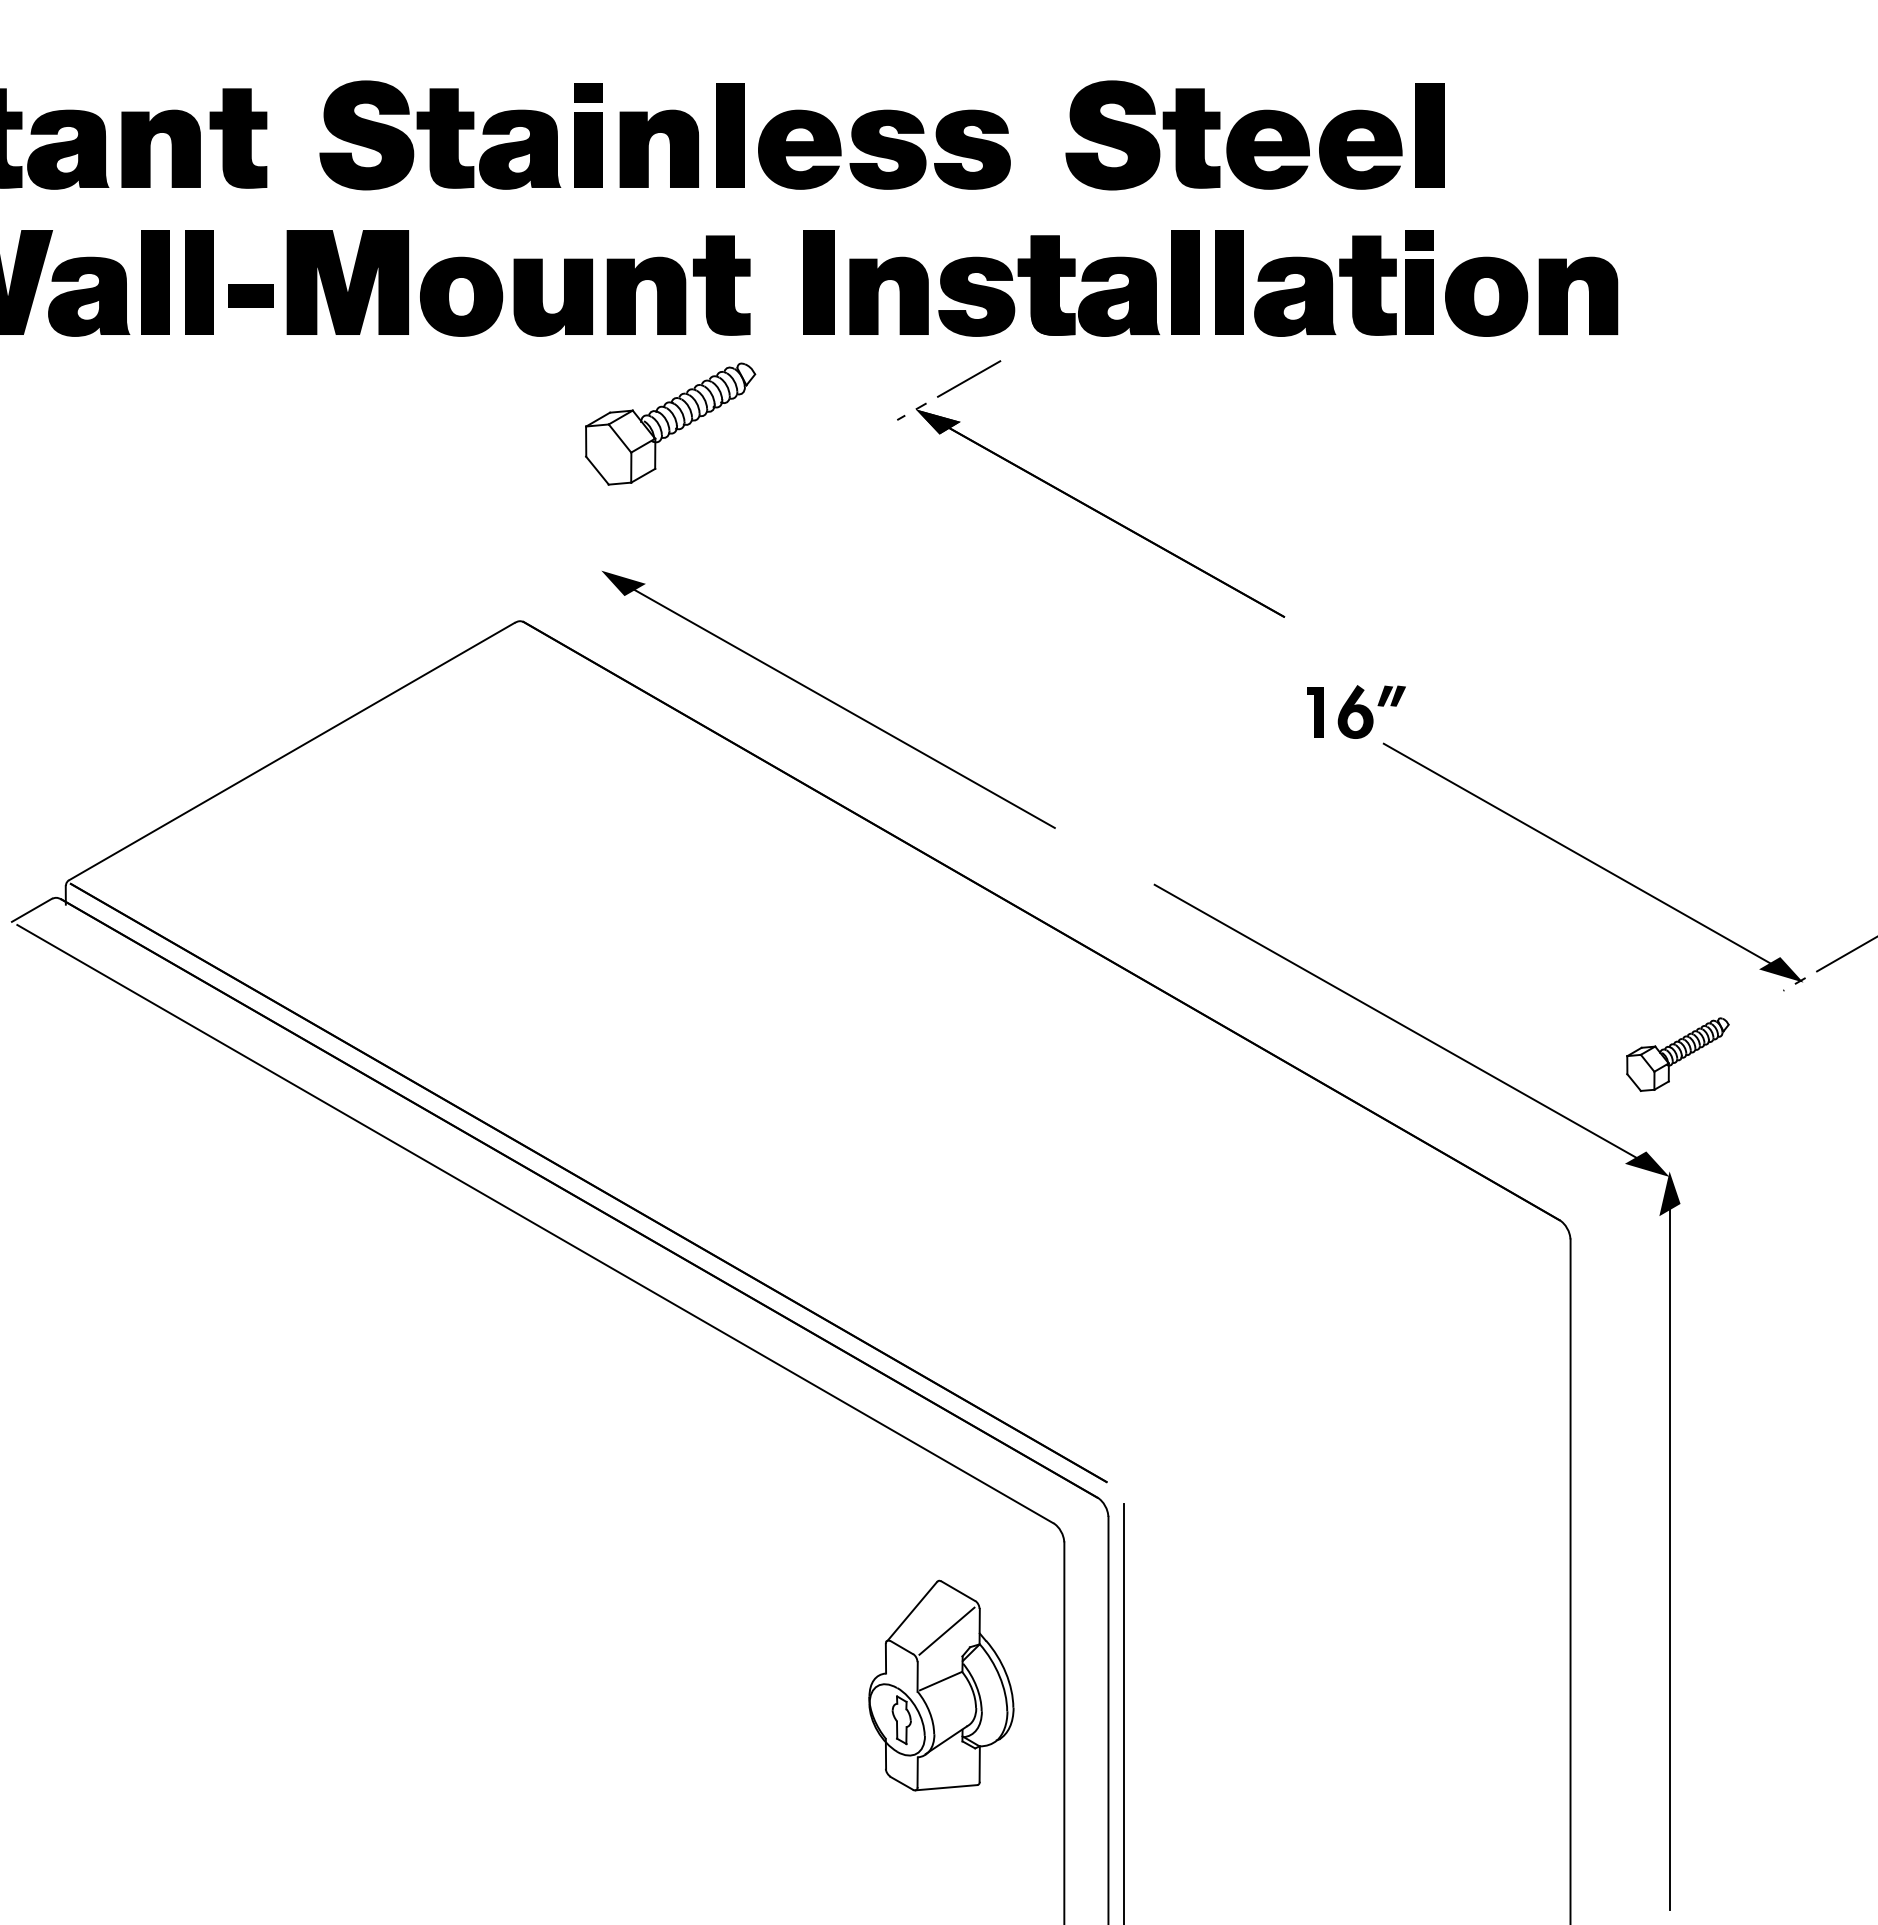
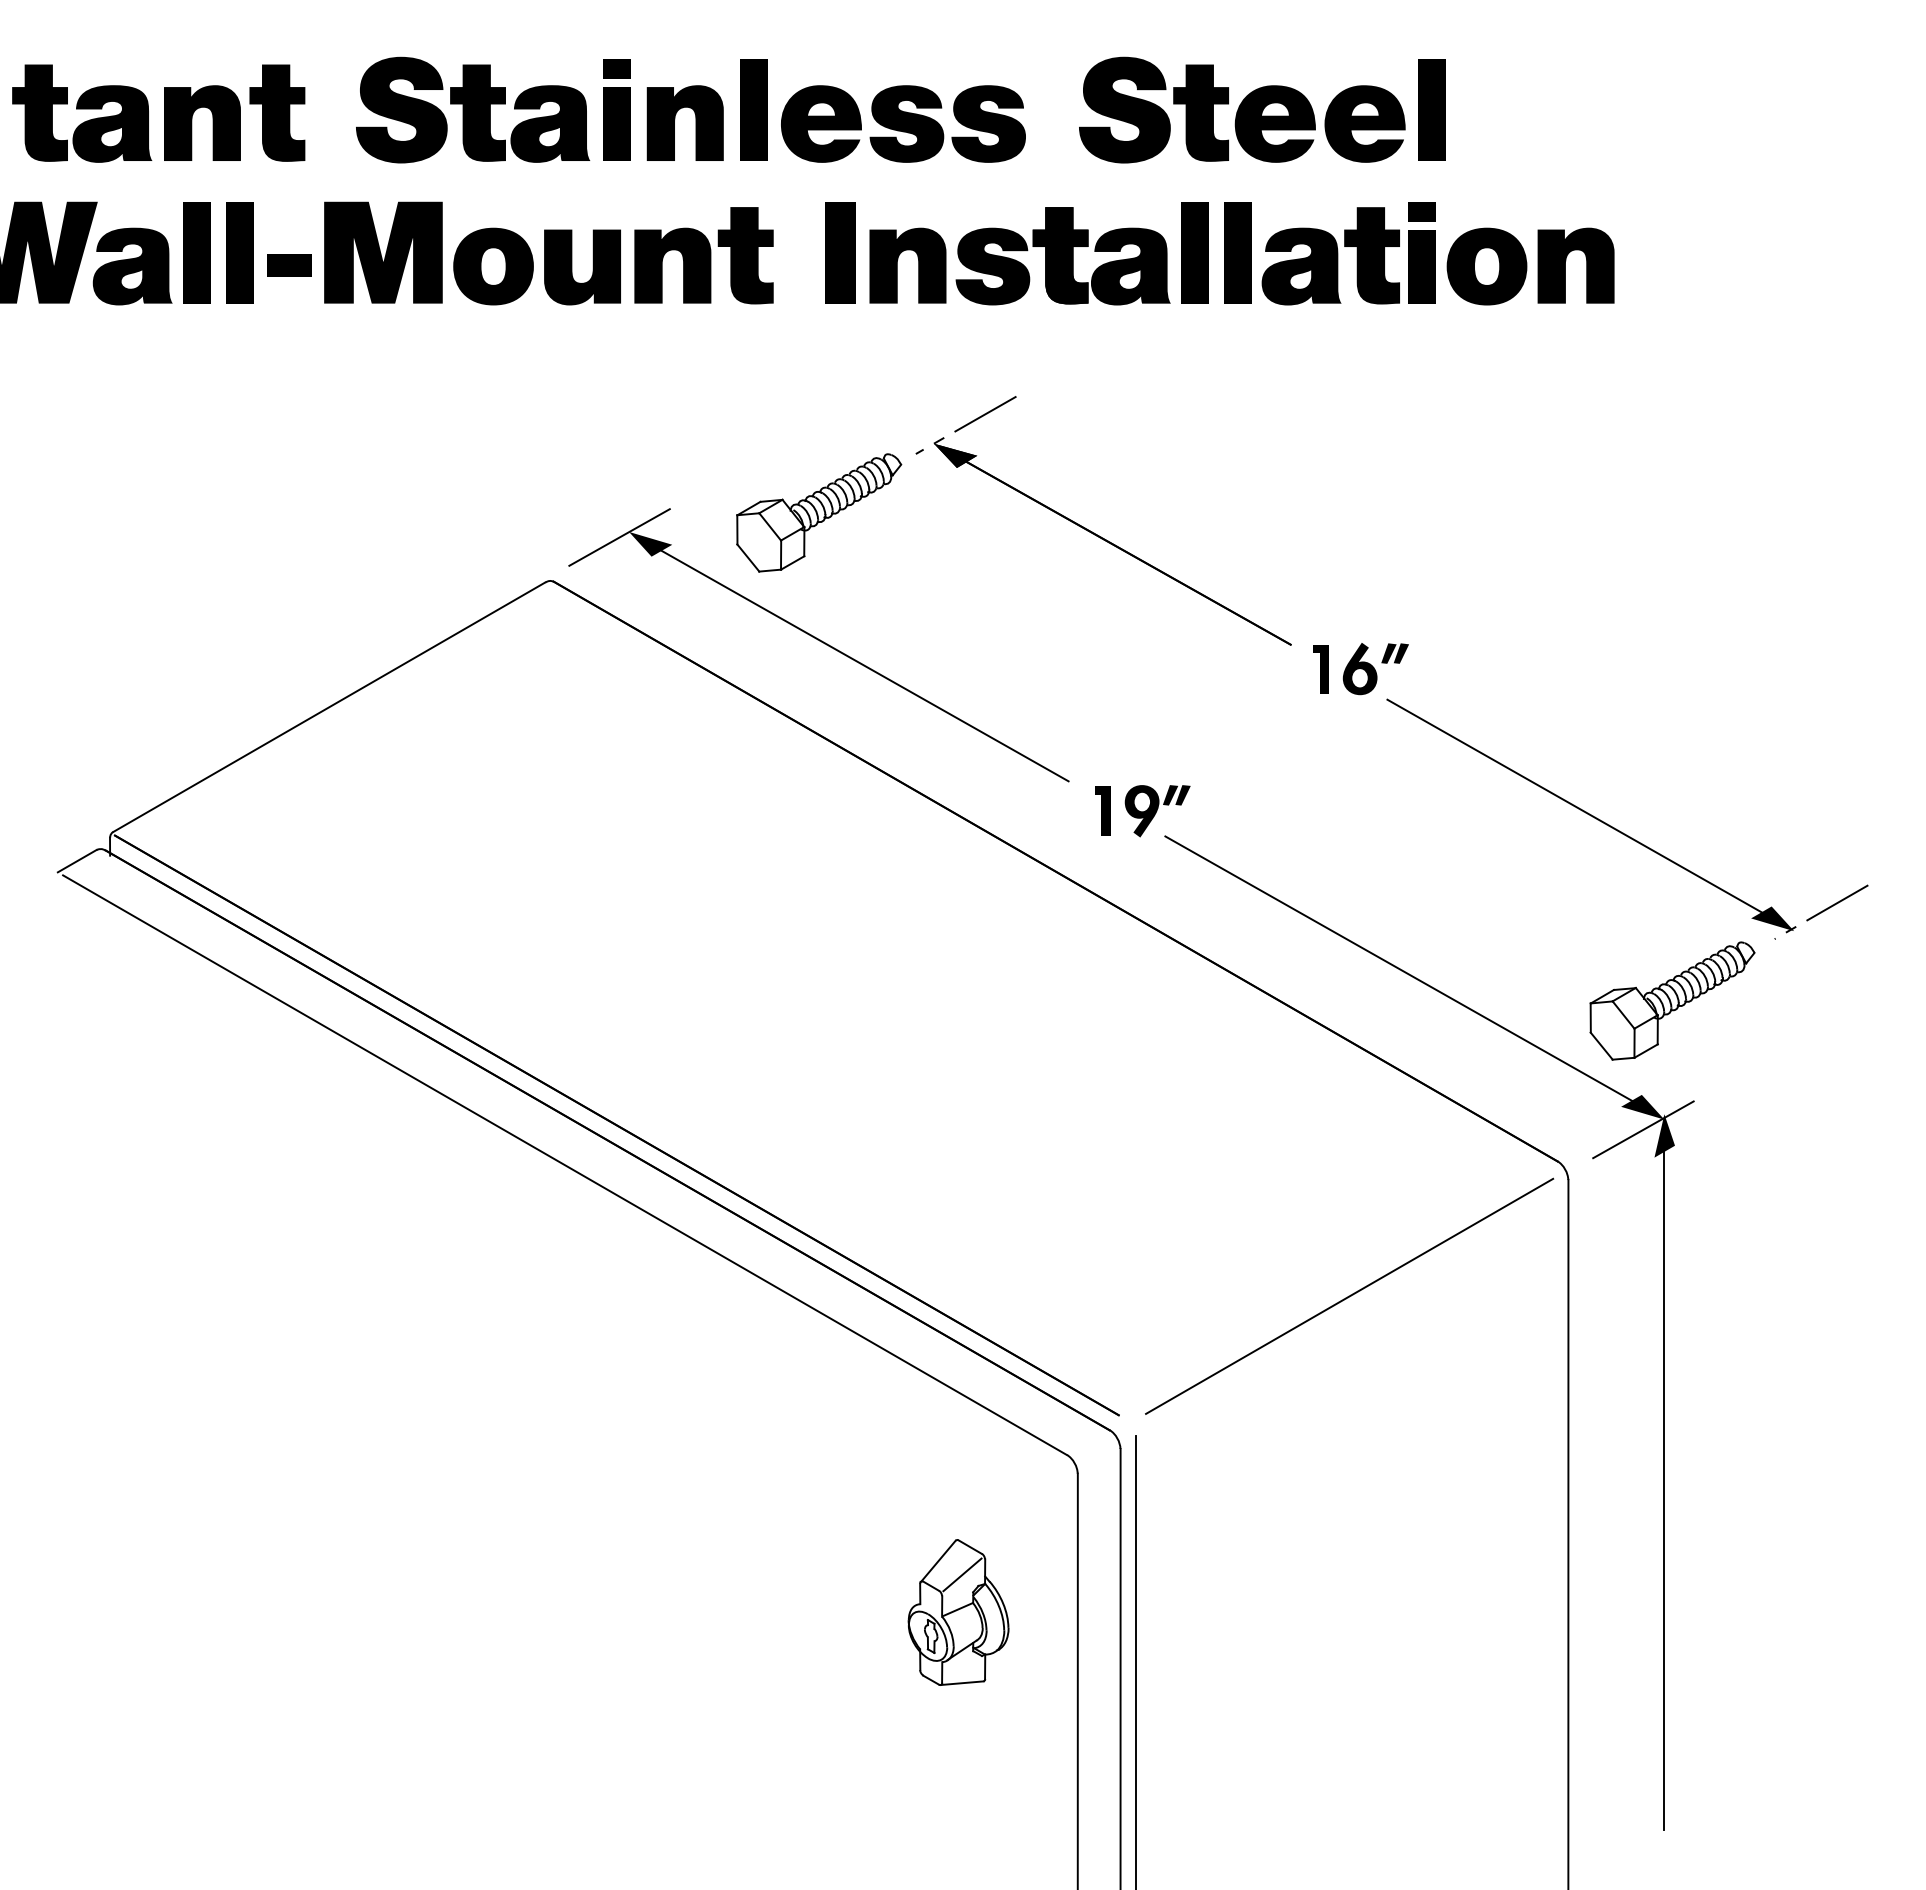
part: (670, 423) -> (819, 512), moved
part: (1081, 501) -> (1094, 532), moved
line: (591, 576) -> (619, 537), added
part: (1131, 859) -> (1142, 811), added
part: (1677, 1054) -> (1672, 1000), size x1.67
line: (1648, 1187) -> (1643, 1129), added
line: (1344, 1358) -> (1349, 1295), added
part: (941, 1685) -> (958, 1612), size x0.71

